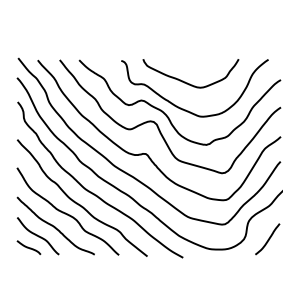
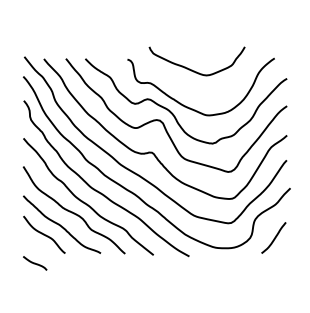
curve: (186, 81) -> (192, 69), moved
line: (29, 247) -> (35, 263), moved

